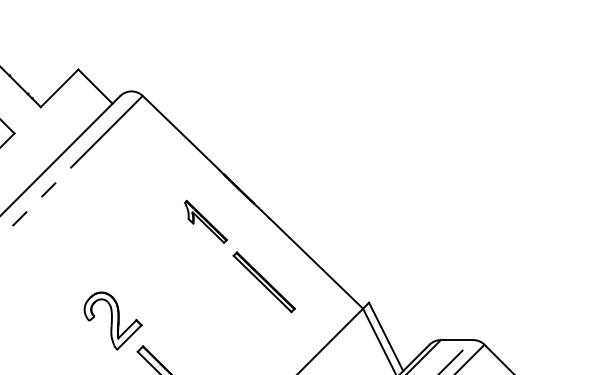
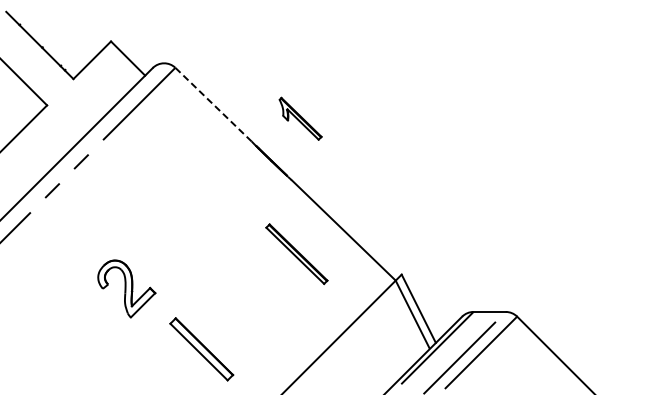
line: (180, 132) -> (213, 104), solid -> dashed
part: (205, 221) -> (300, 118), moved
part: (112, 320) -> (126, 288), moved

